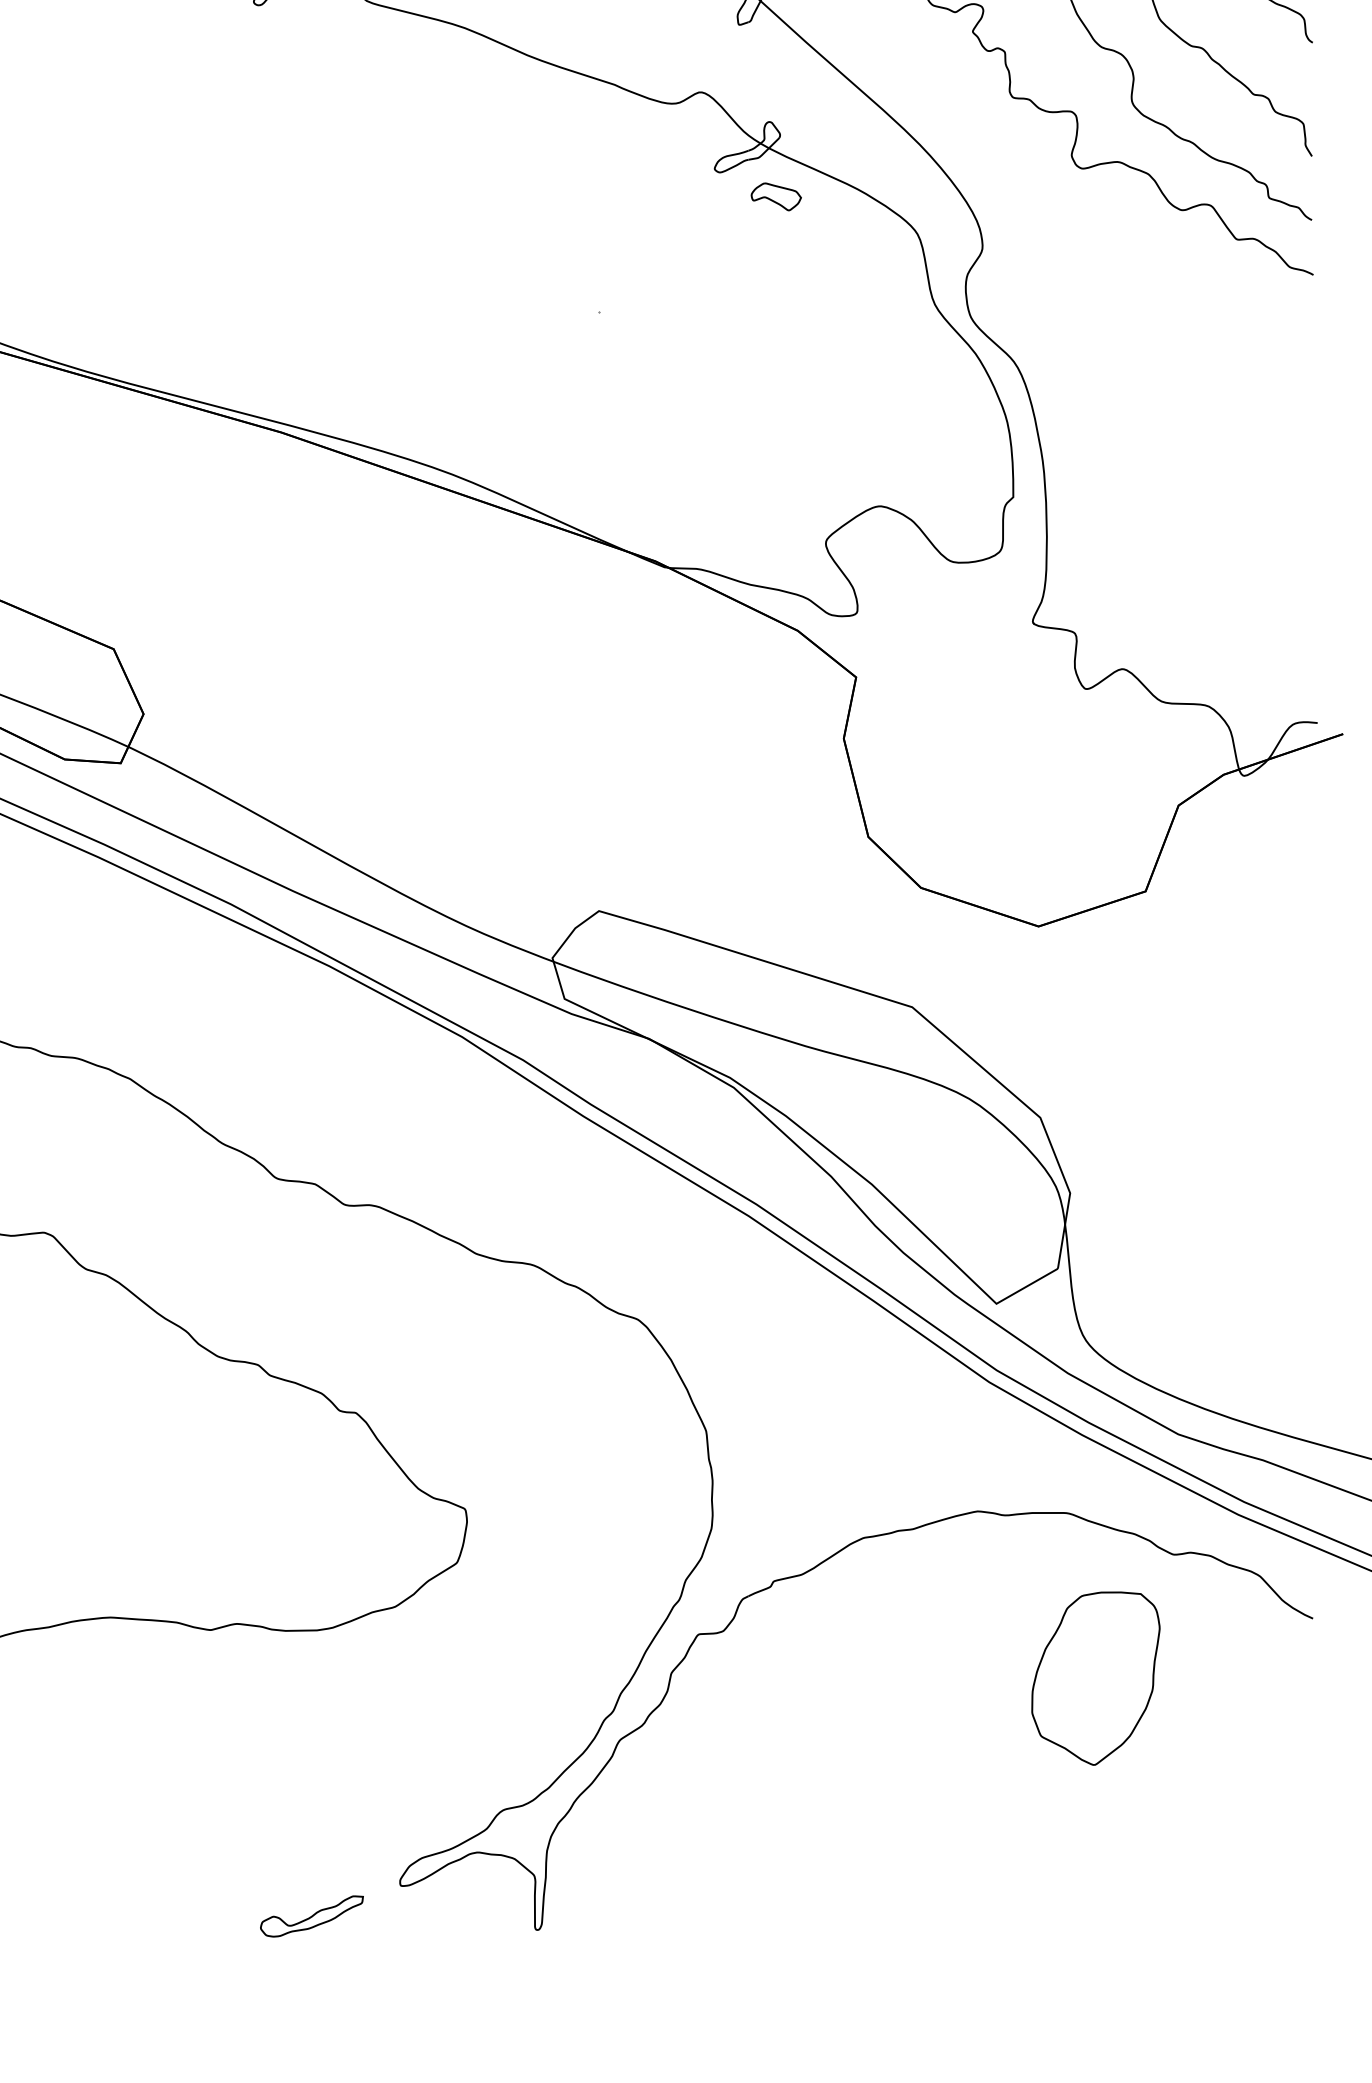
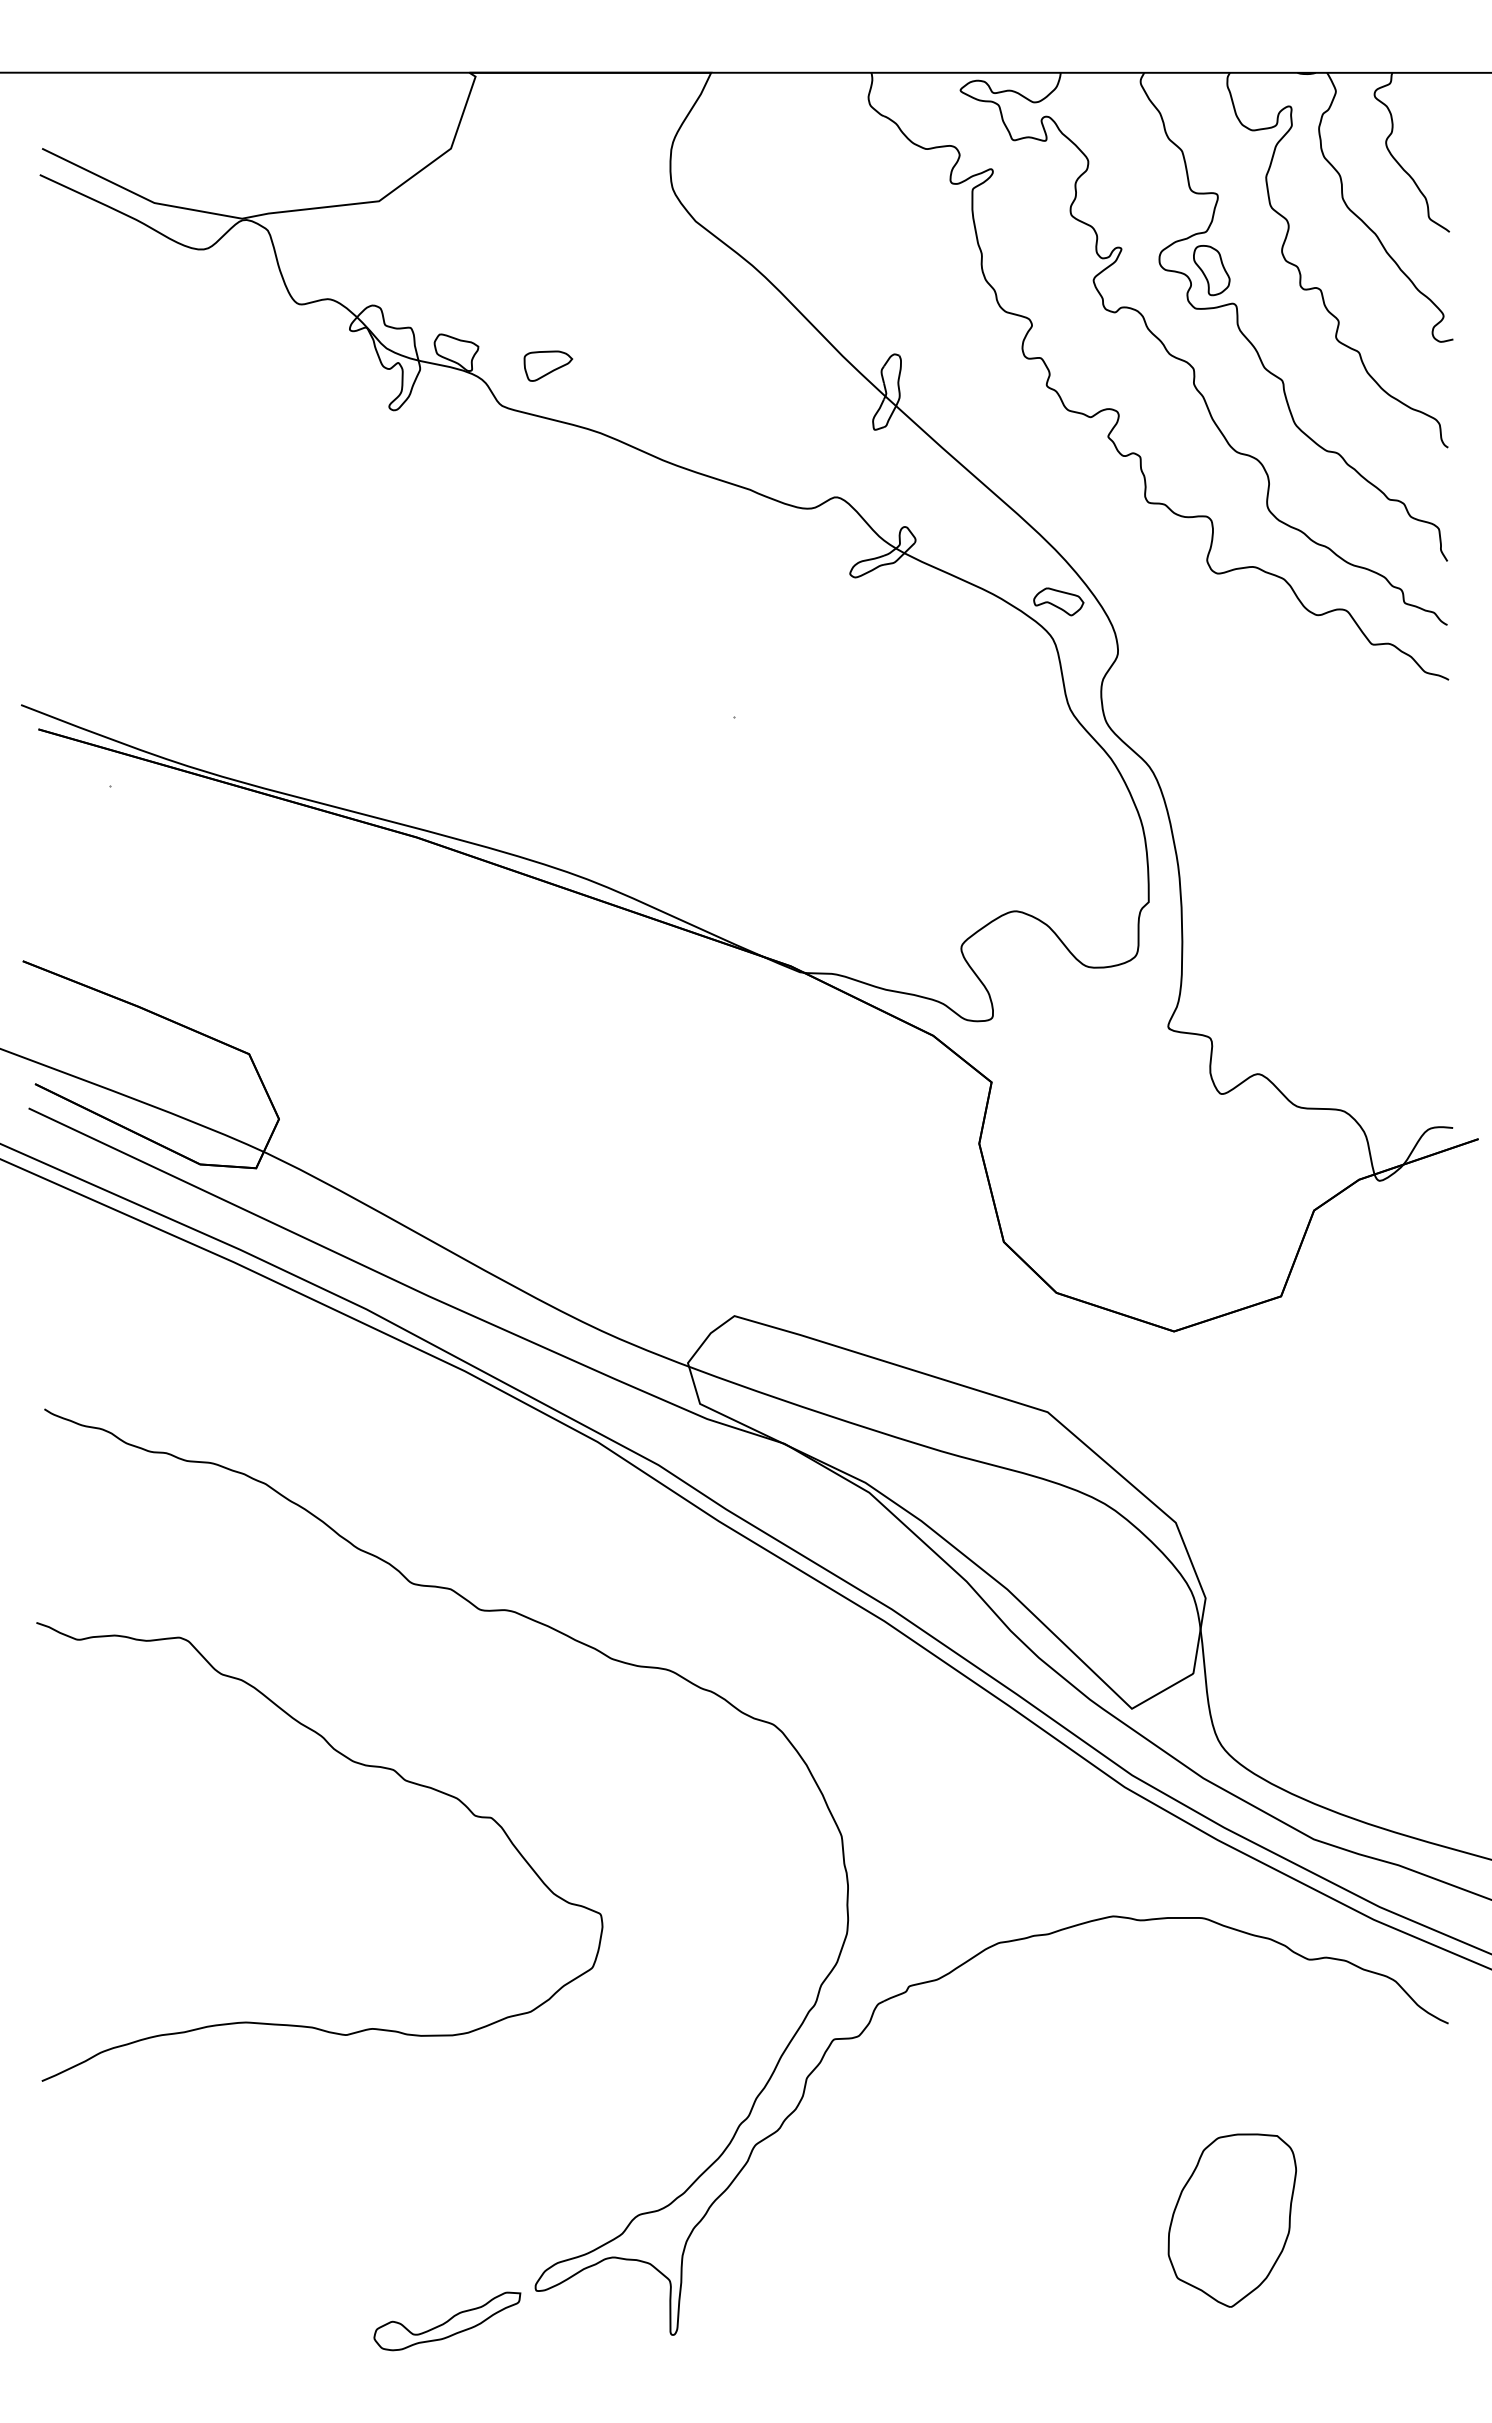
part: (776, 196) -> (1058, 601), moved
part: (1095, 1678) -> (1231, 2220), moved
part: (312, 1916) -> (447, 2321), size x1.43

